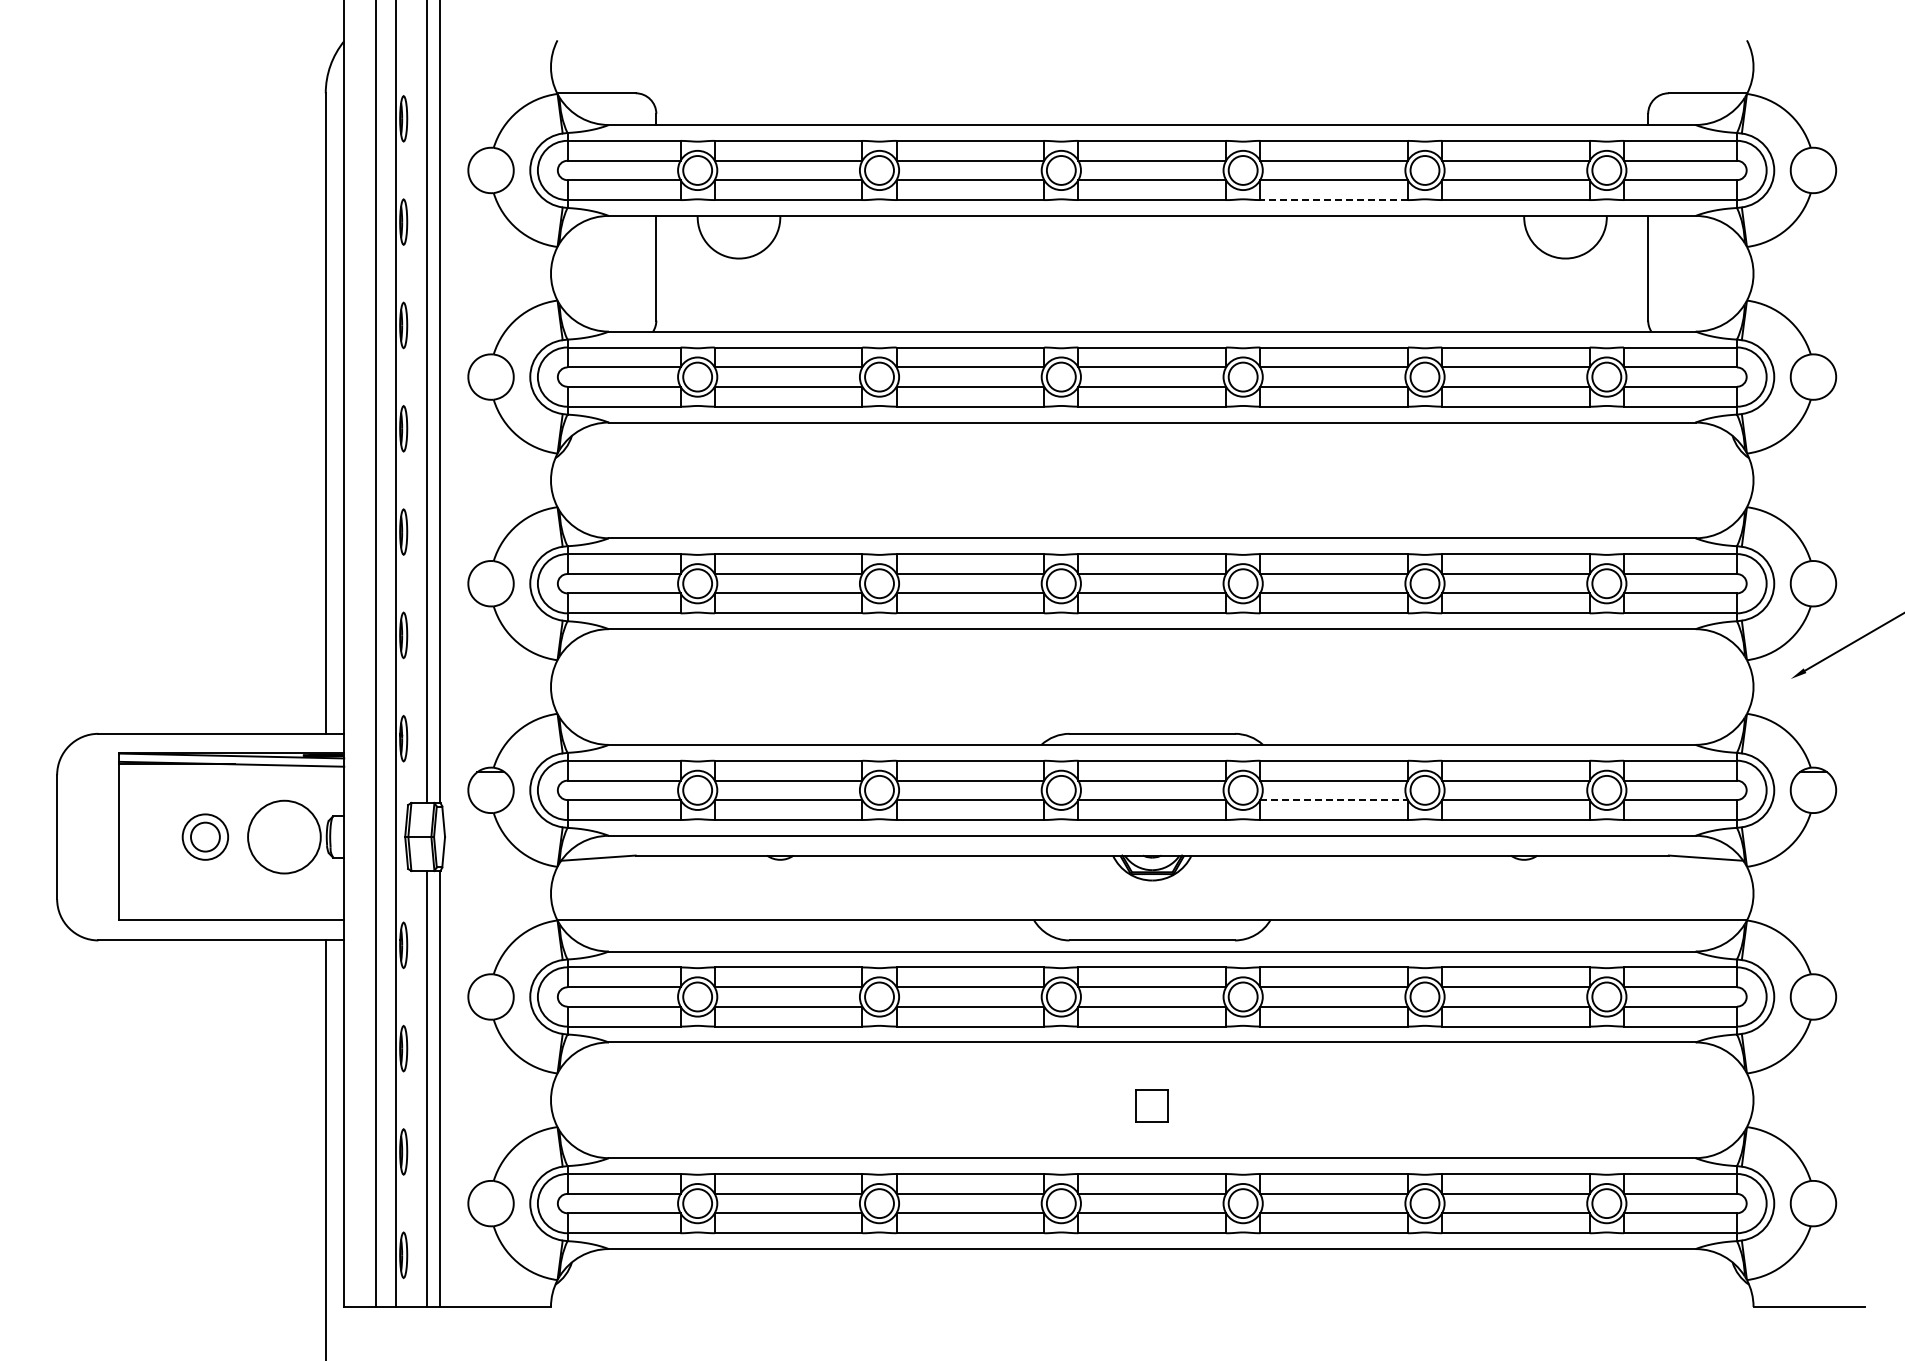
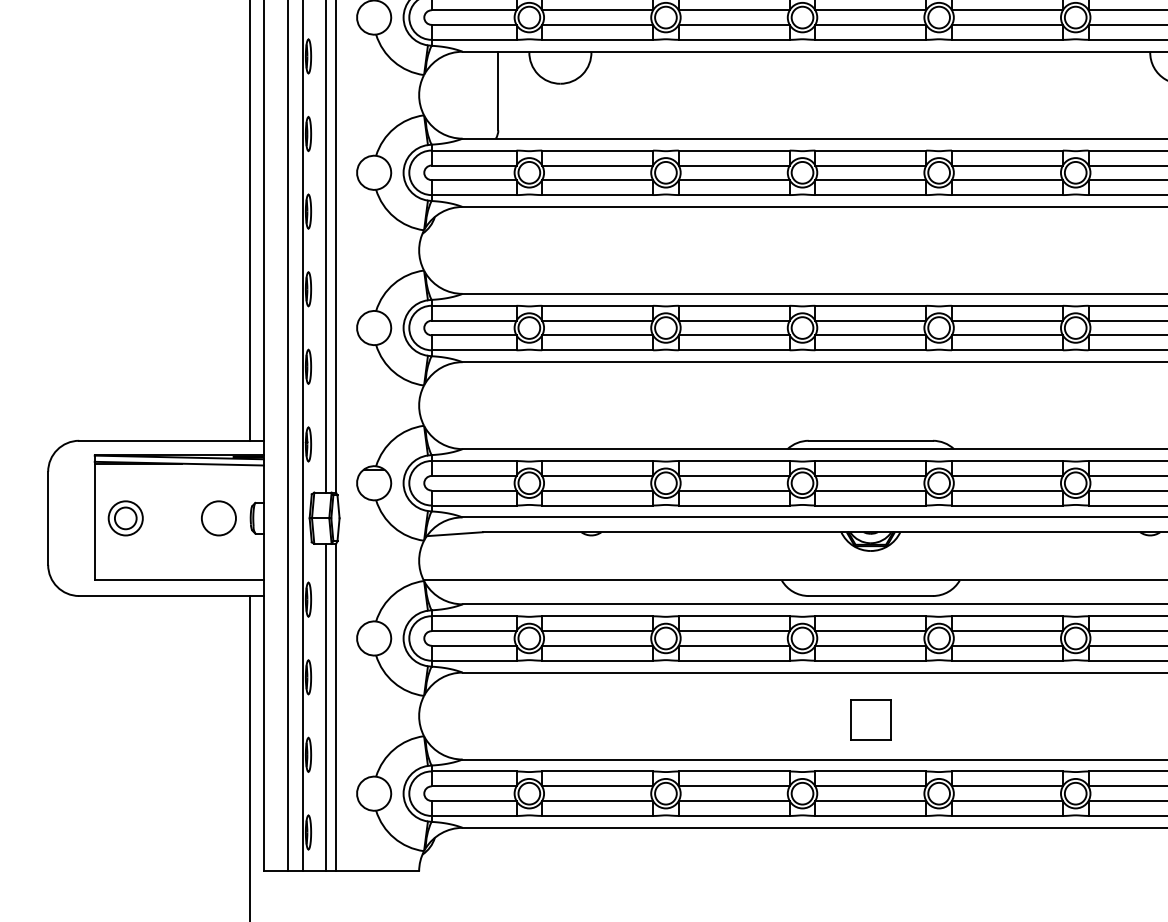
line: (1334, 200) -> (1007, 40), dashed -> solid
line: (1334, 800) -> (1007, 490), dashed -> solid
part: (205, 836) -> (125, 517), moved
circle: (284, 836) -> (218, 517), size x0.62
part: (1151, 1105) -> (870, 719), size x1.67

